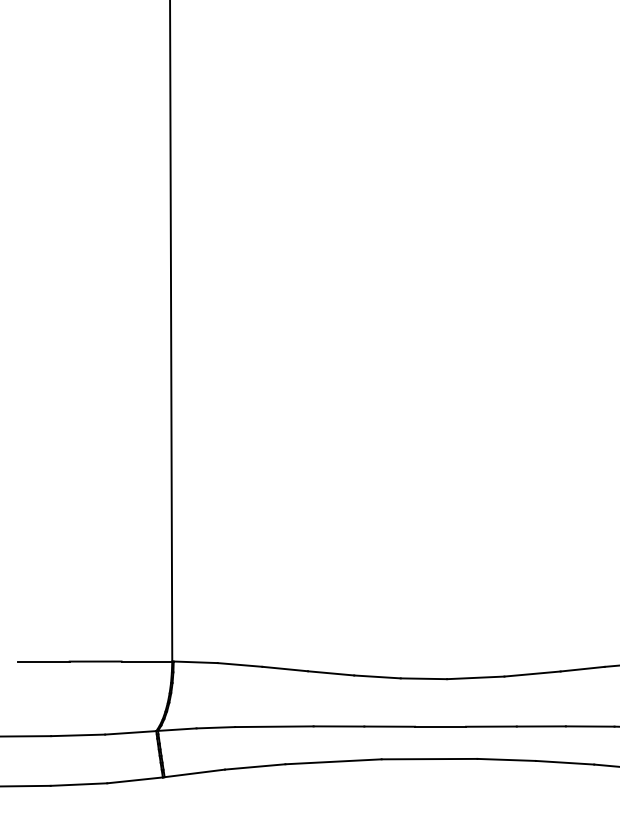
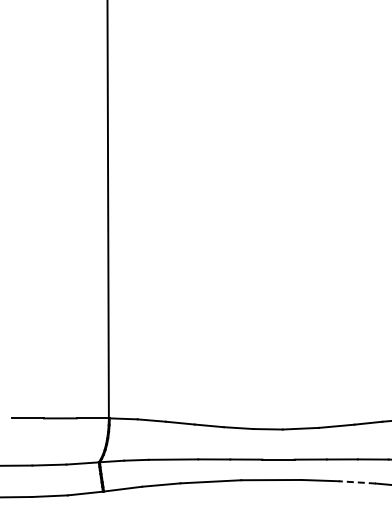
line: (563, 762) -> (356, 482), solid -> dashed

